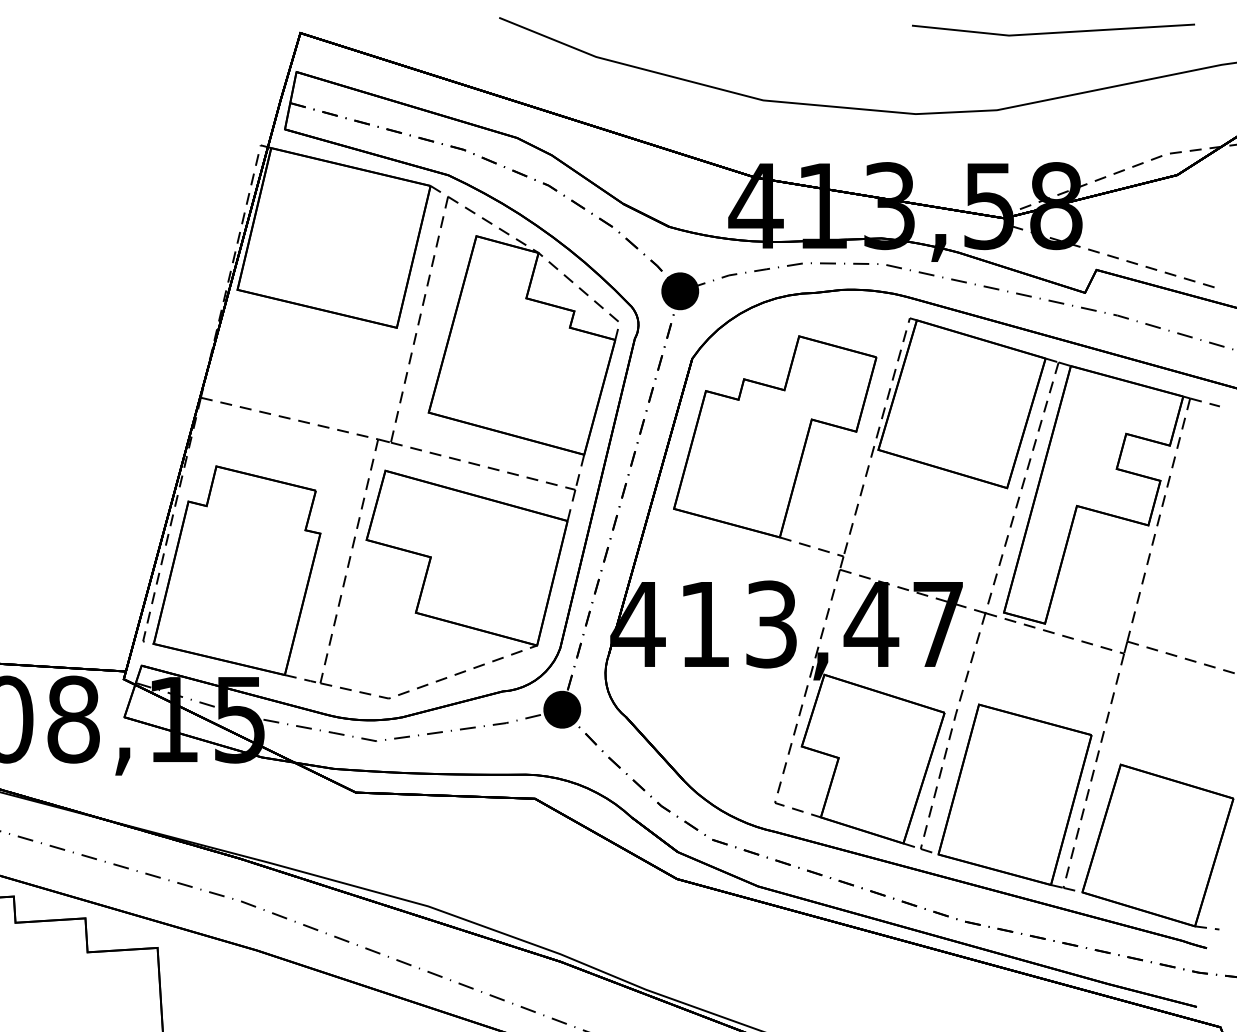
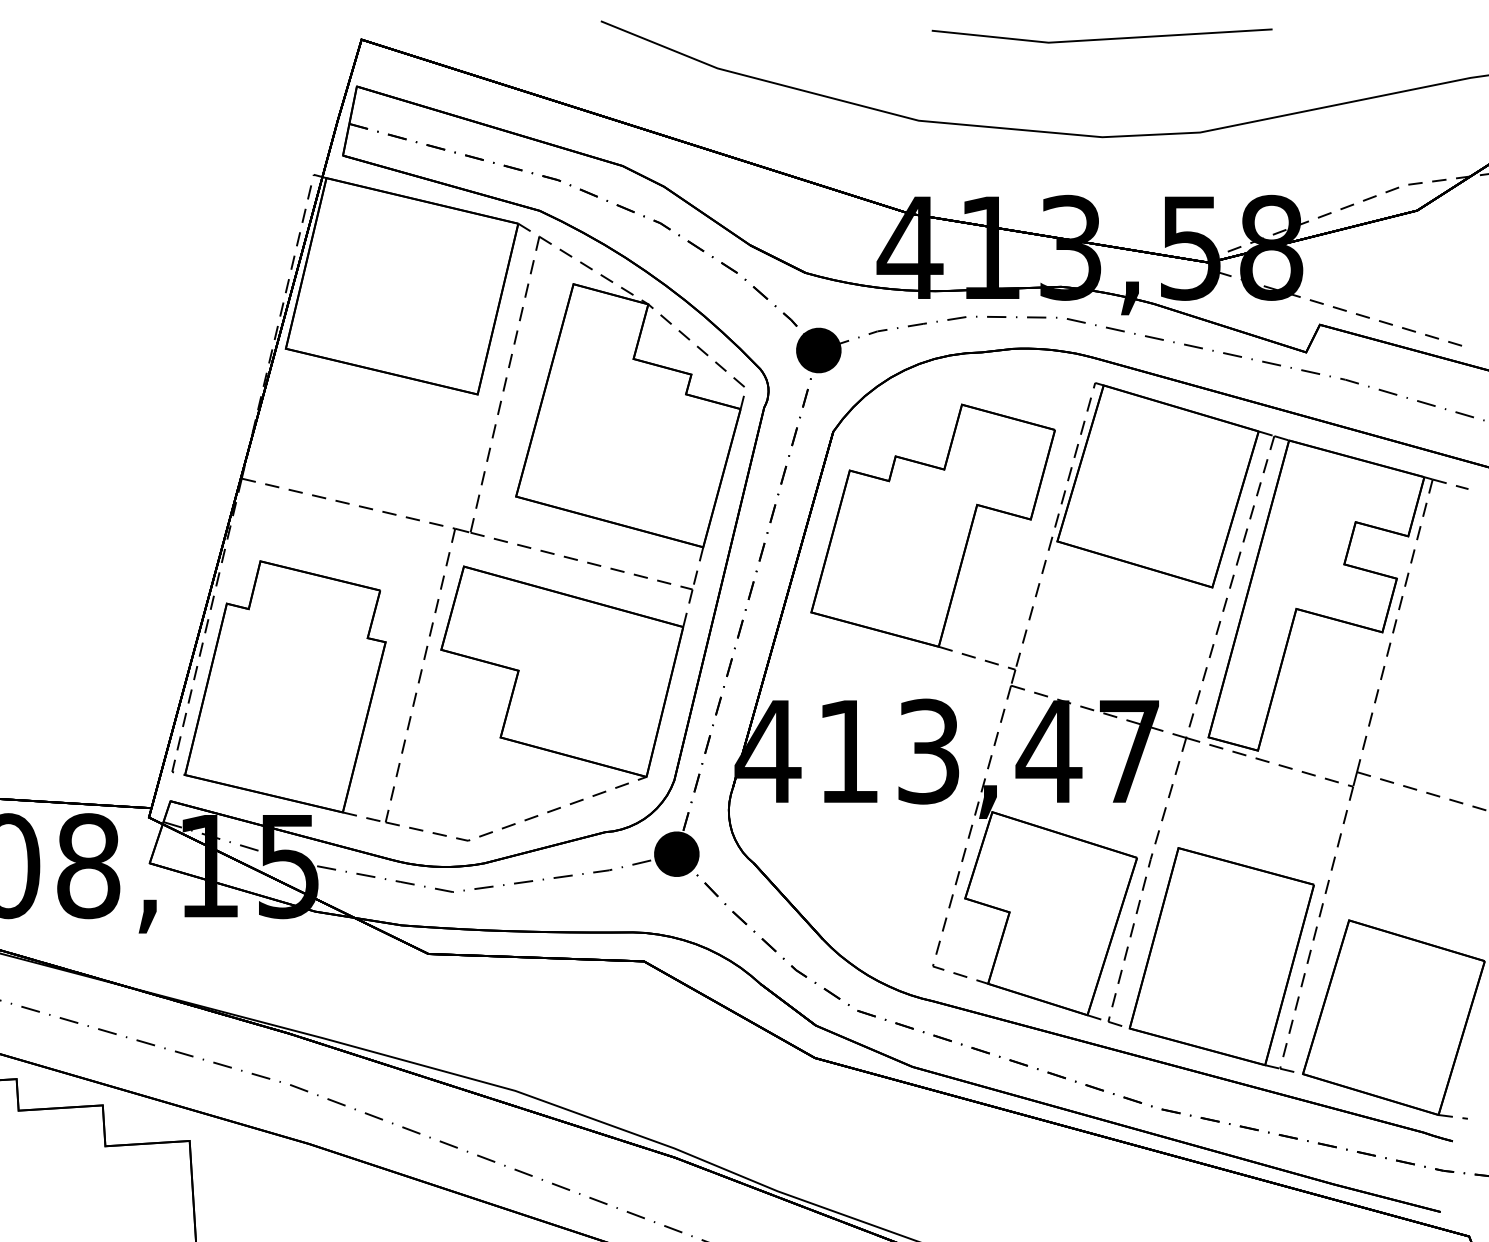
line: (1052, 32) -> (1101, 38), moved

